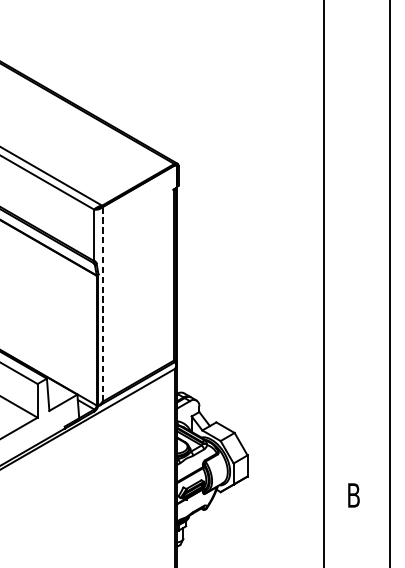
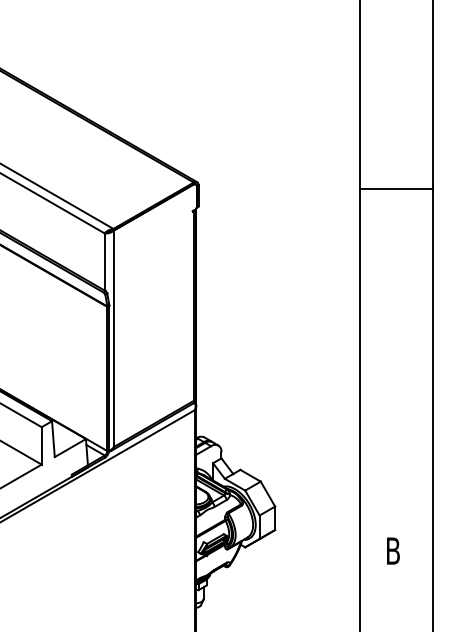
line: (356, 169) -> (396, 188), added
line: (103, 304) -> (114, 338), dashed -> solid

